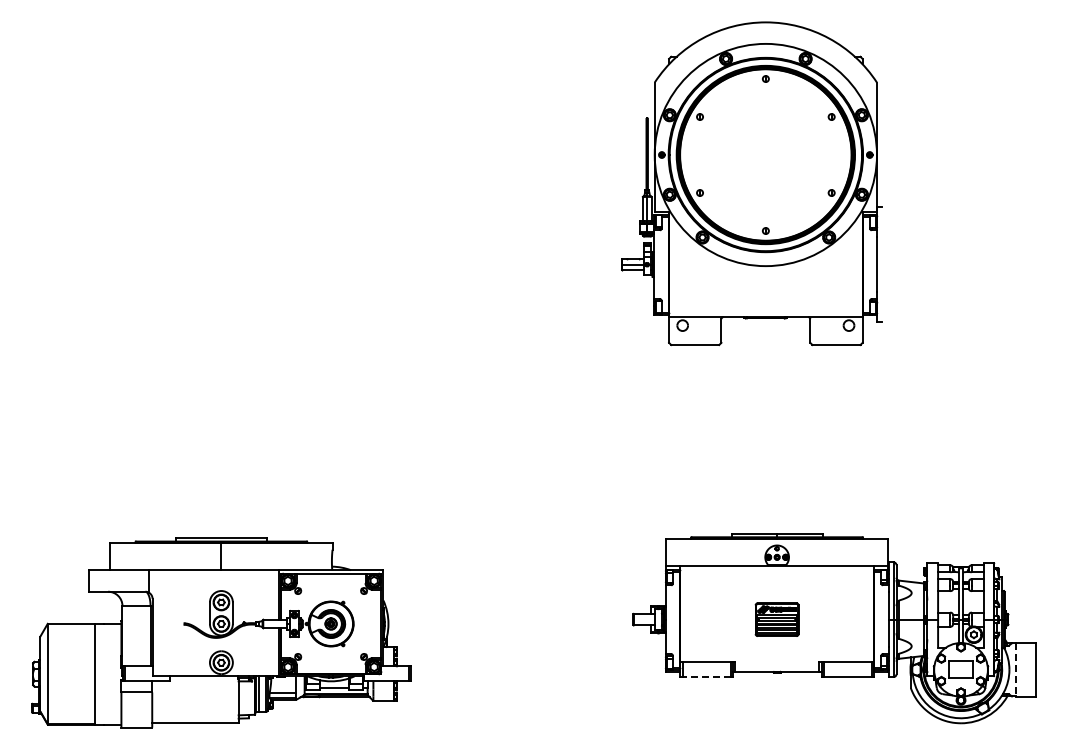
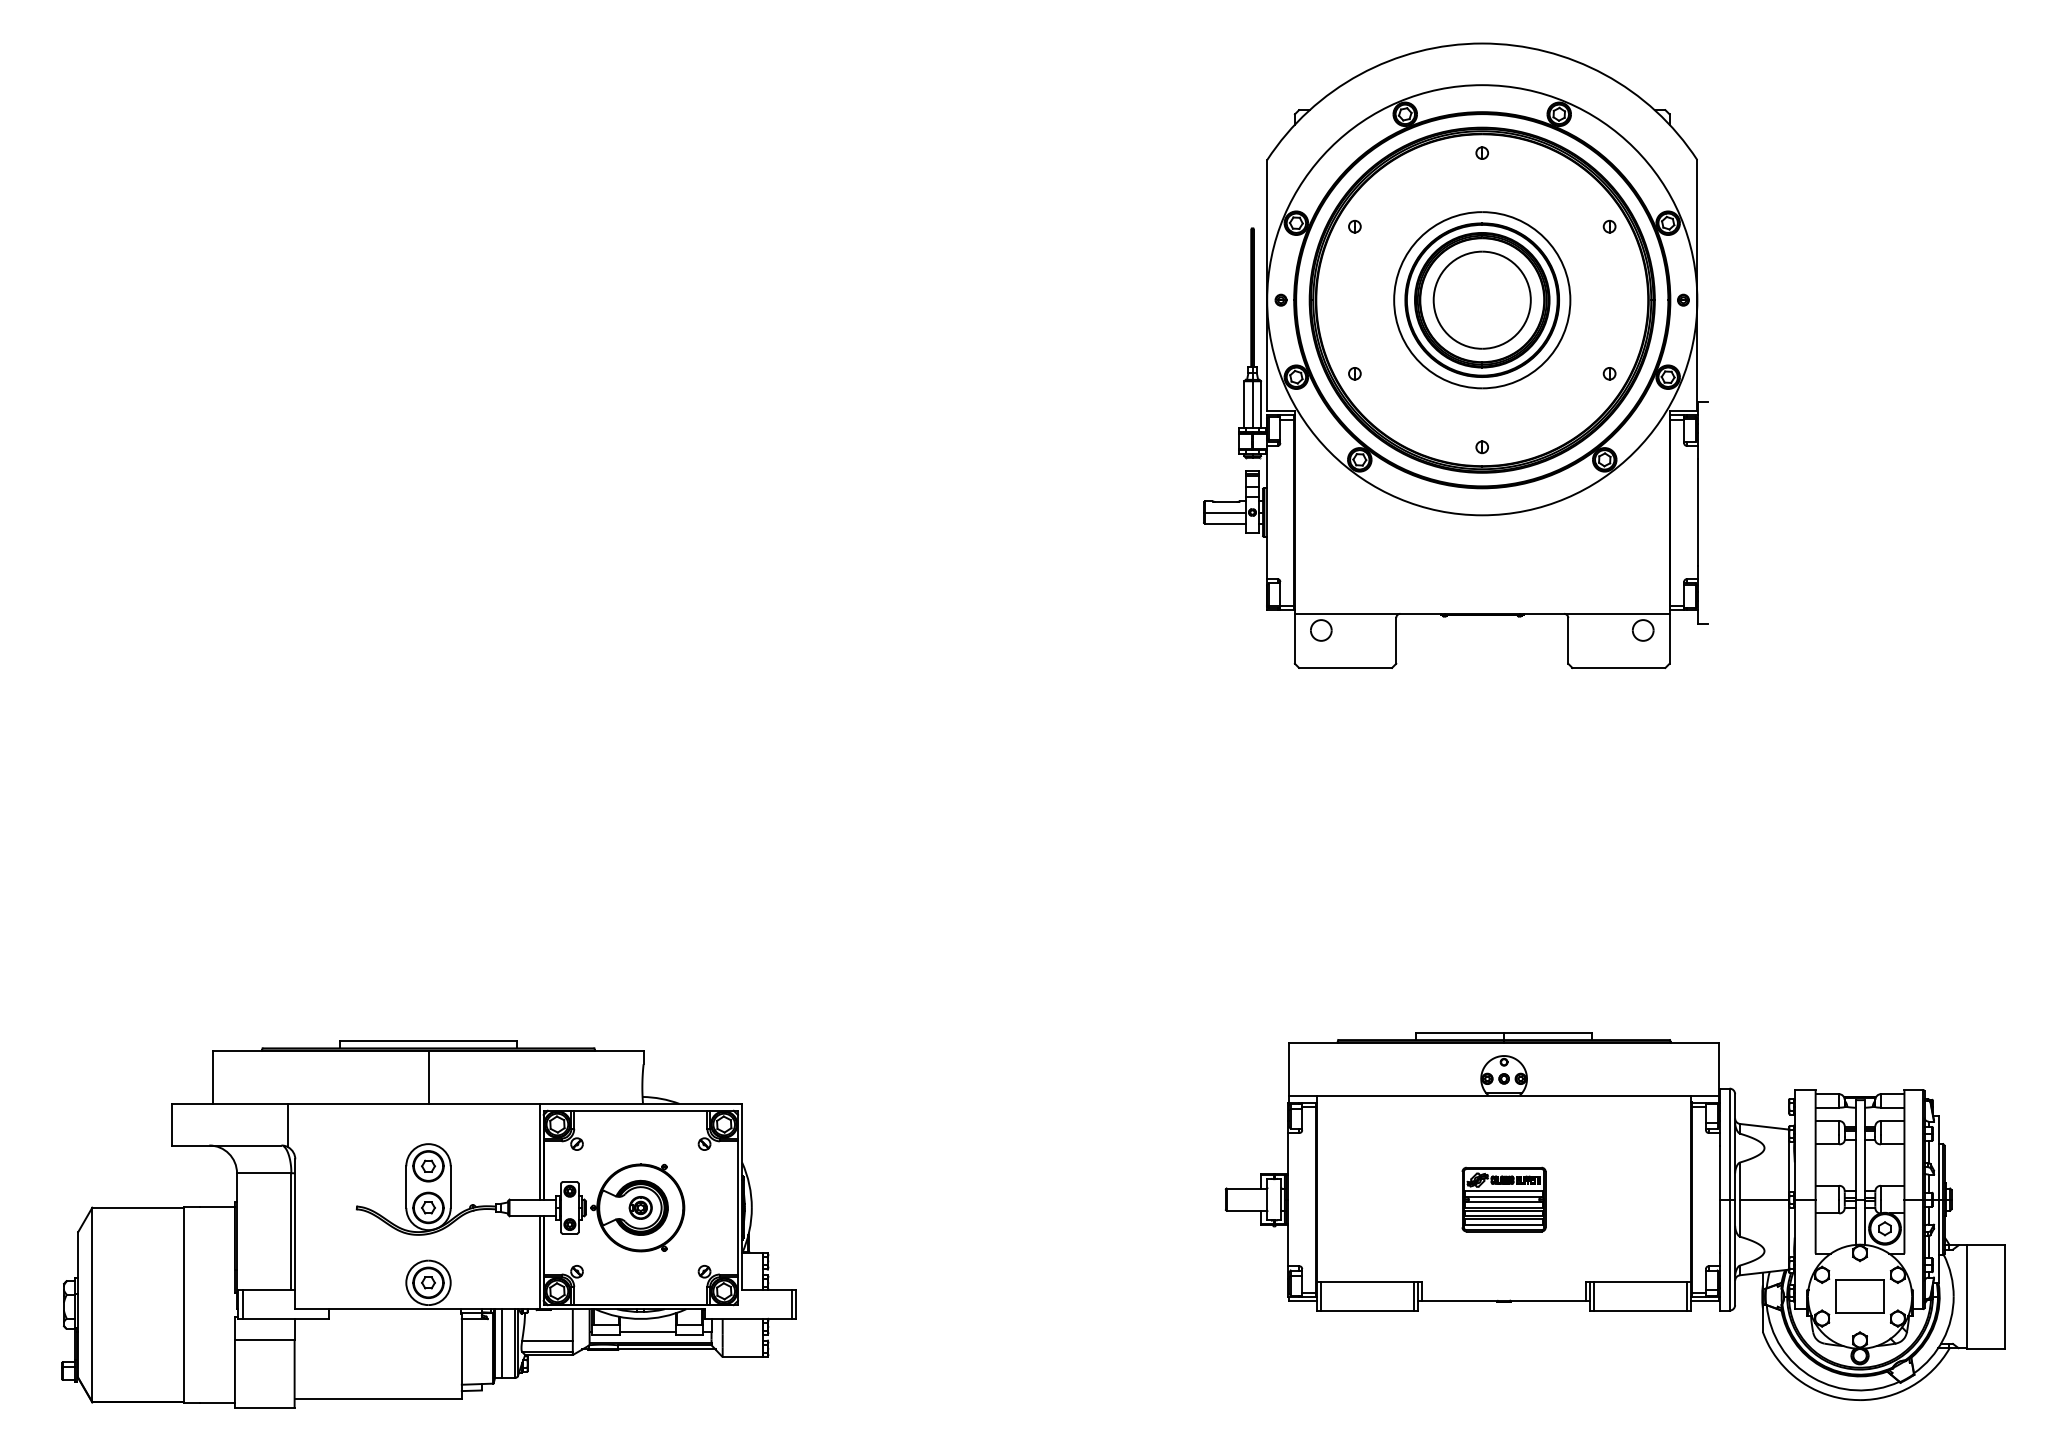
part: (765, 154) -> (1481, 299), added
line: (1016, 669) -> (1967, 1296), dashed -> solid
line: (706, 677) -> (1367, 1311), dashed -> solid

